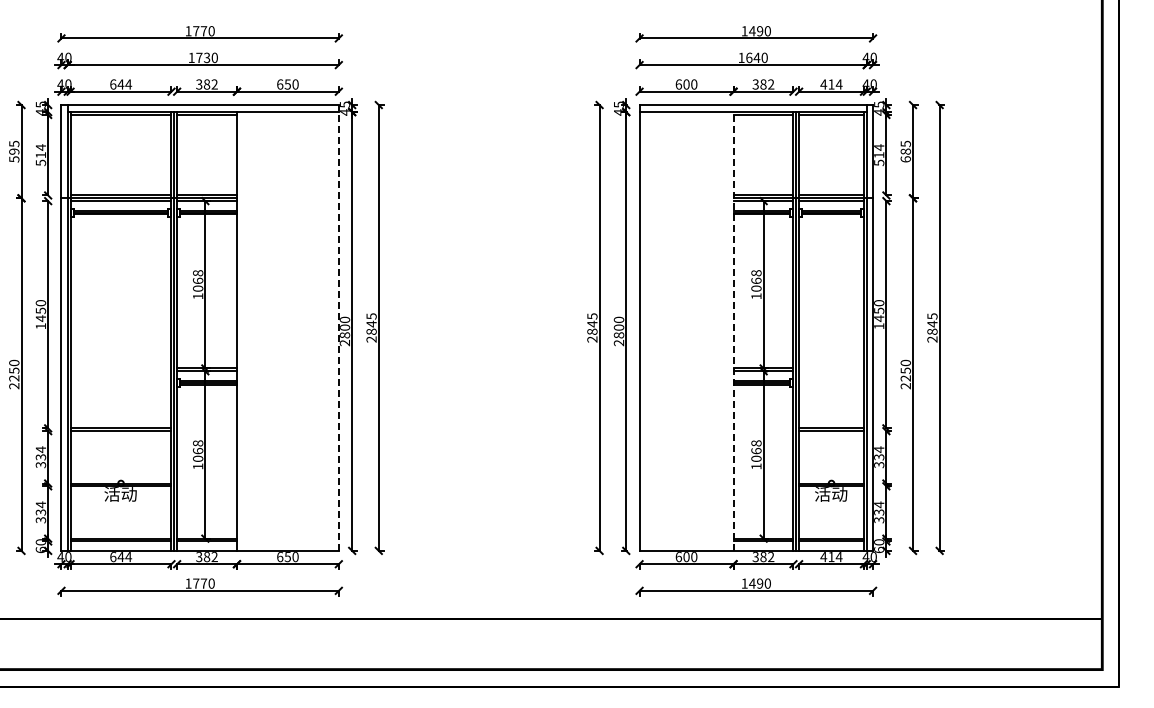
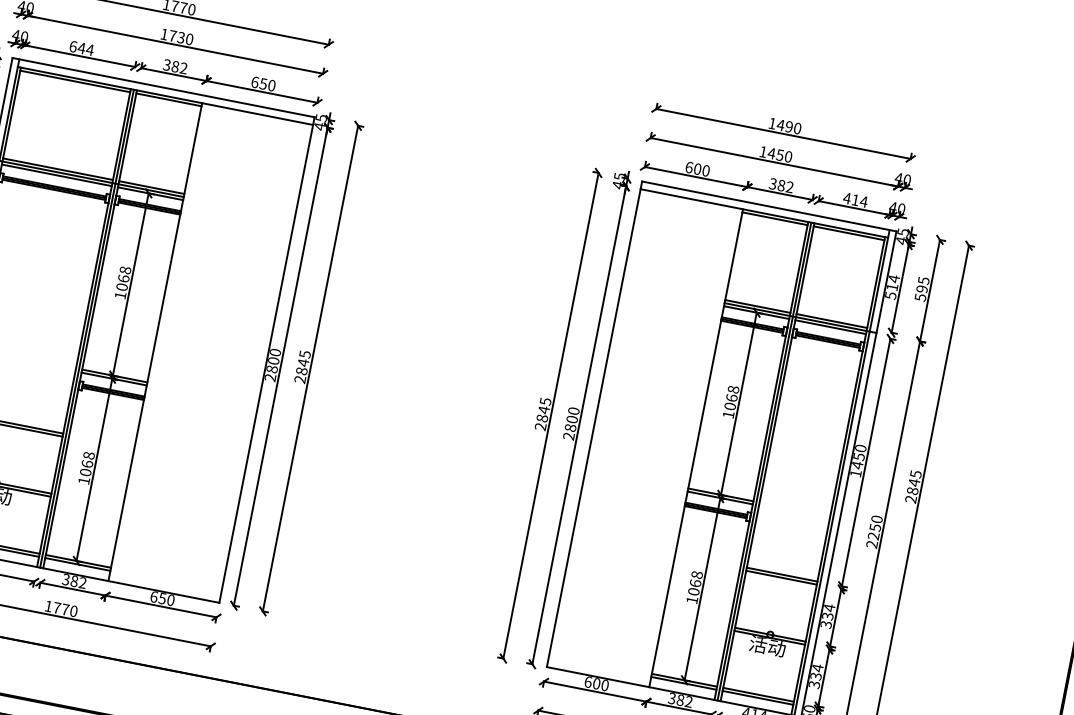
text: (752, 57) -> (775, 153), 1640 -> 1450
text: (905, 155) -> (921, 293), 685 -> 595
line: (338, 327) -> (266, 359), dashed -> solid
line: (733, 331) -> (696, 448), dashed -> solid

